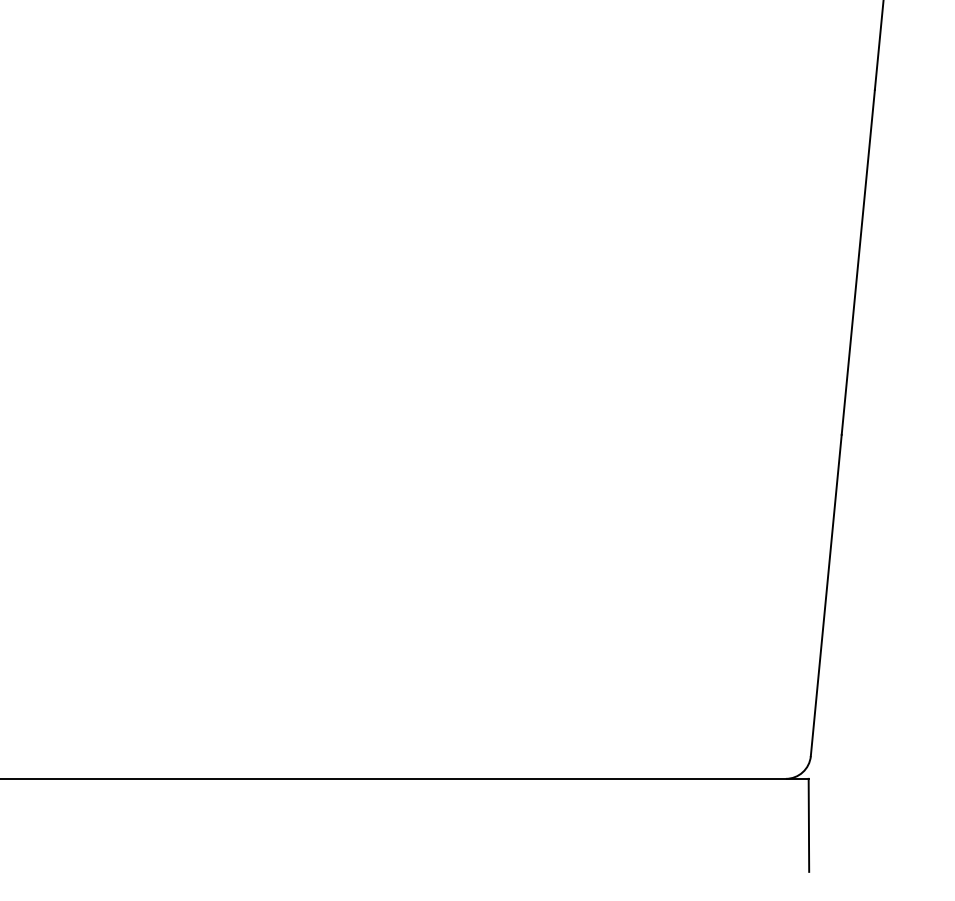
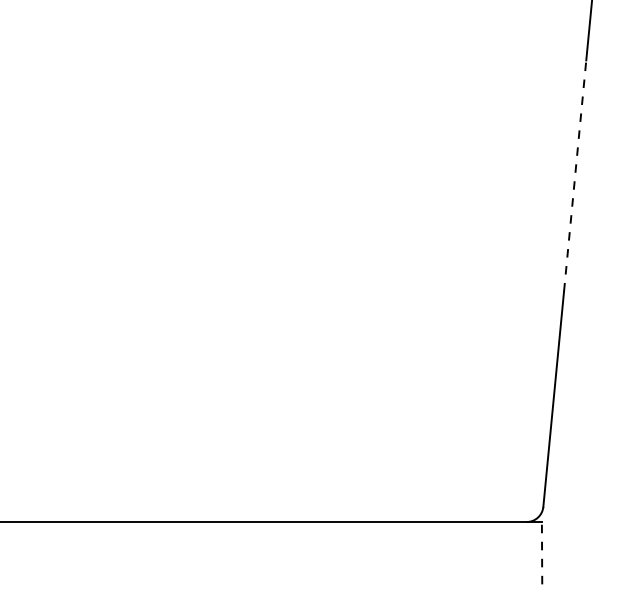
line: (858, 261) -> (575, 175), solid -> dashed
line: (809, 824) -> (542, 552), solid -> dashed

